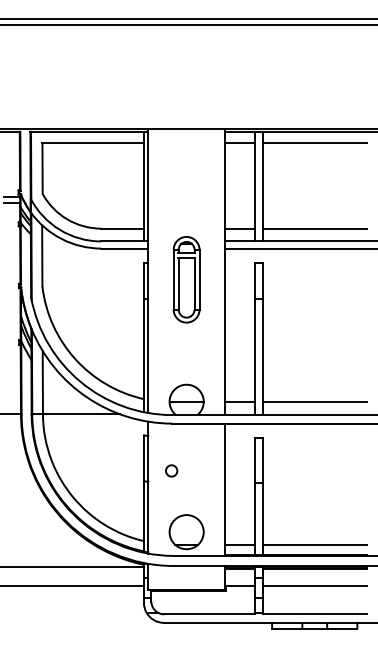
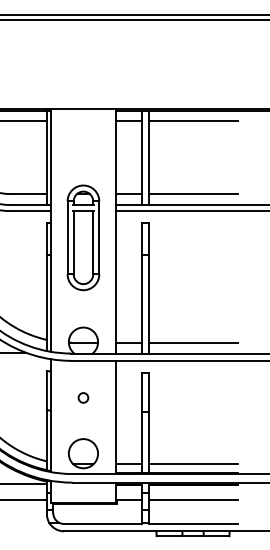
part: (186, 279) -> (83, 237), size x1.43
circle: (171, 470) -> (83, 397), moved

